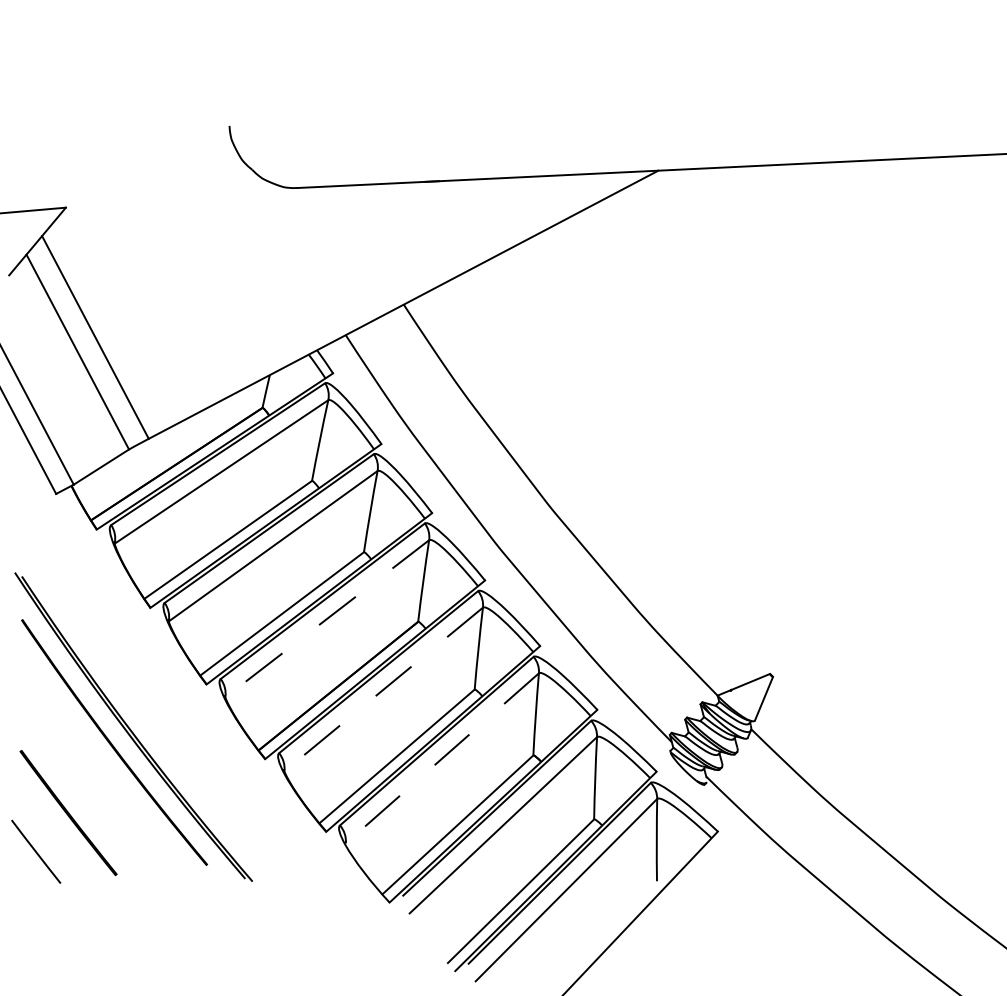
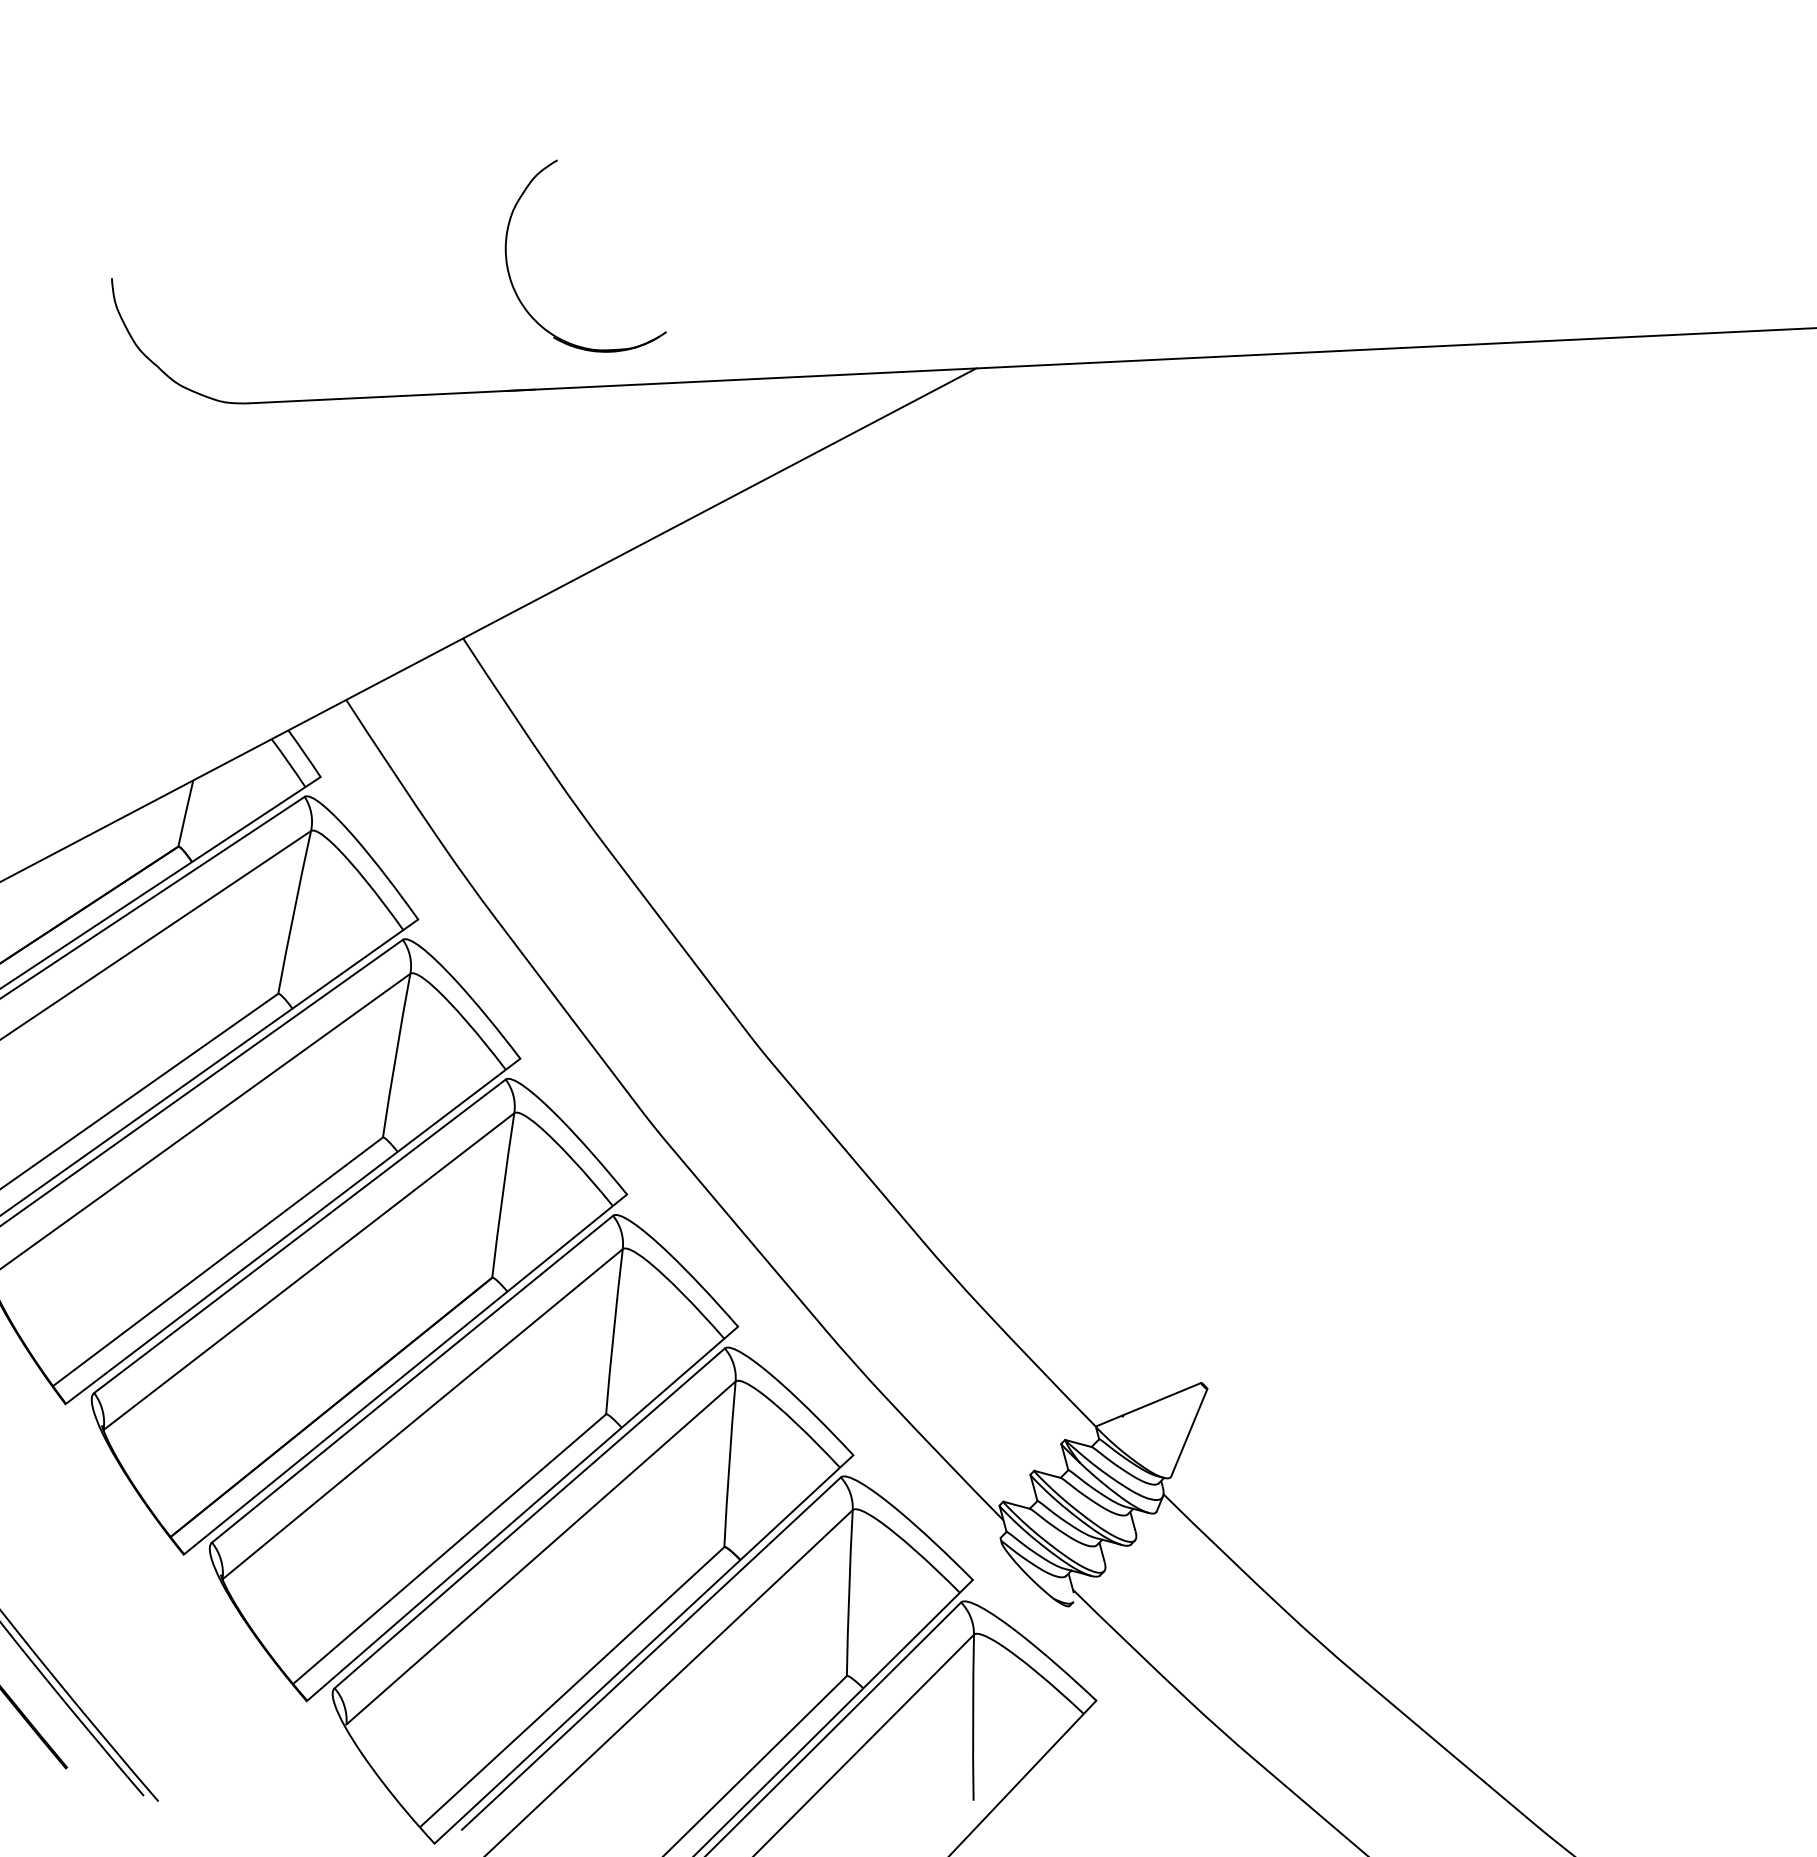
part: (427, 122) -> (510, 271), added
line: (327, 618) -> (309, 1271), dashed -> solid
line: (383, 689) -> (422, 1414), dashed -> solid
line: (442, 758) -> (541, 1553), dashed -> solid

